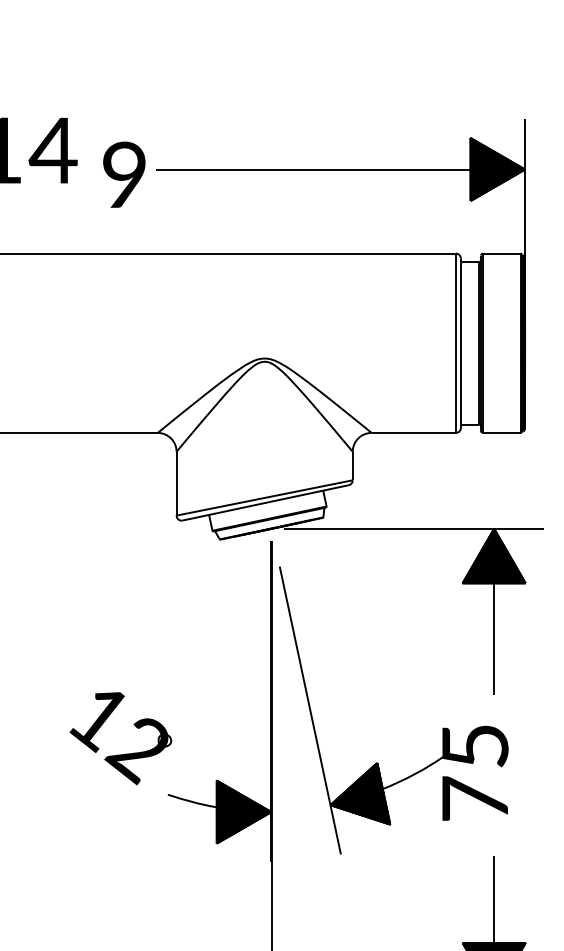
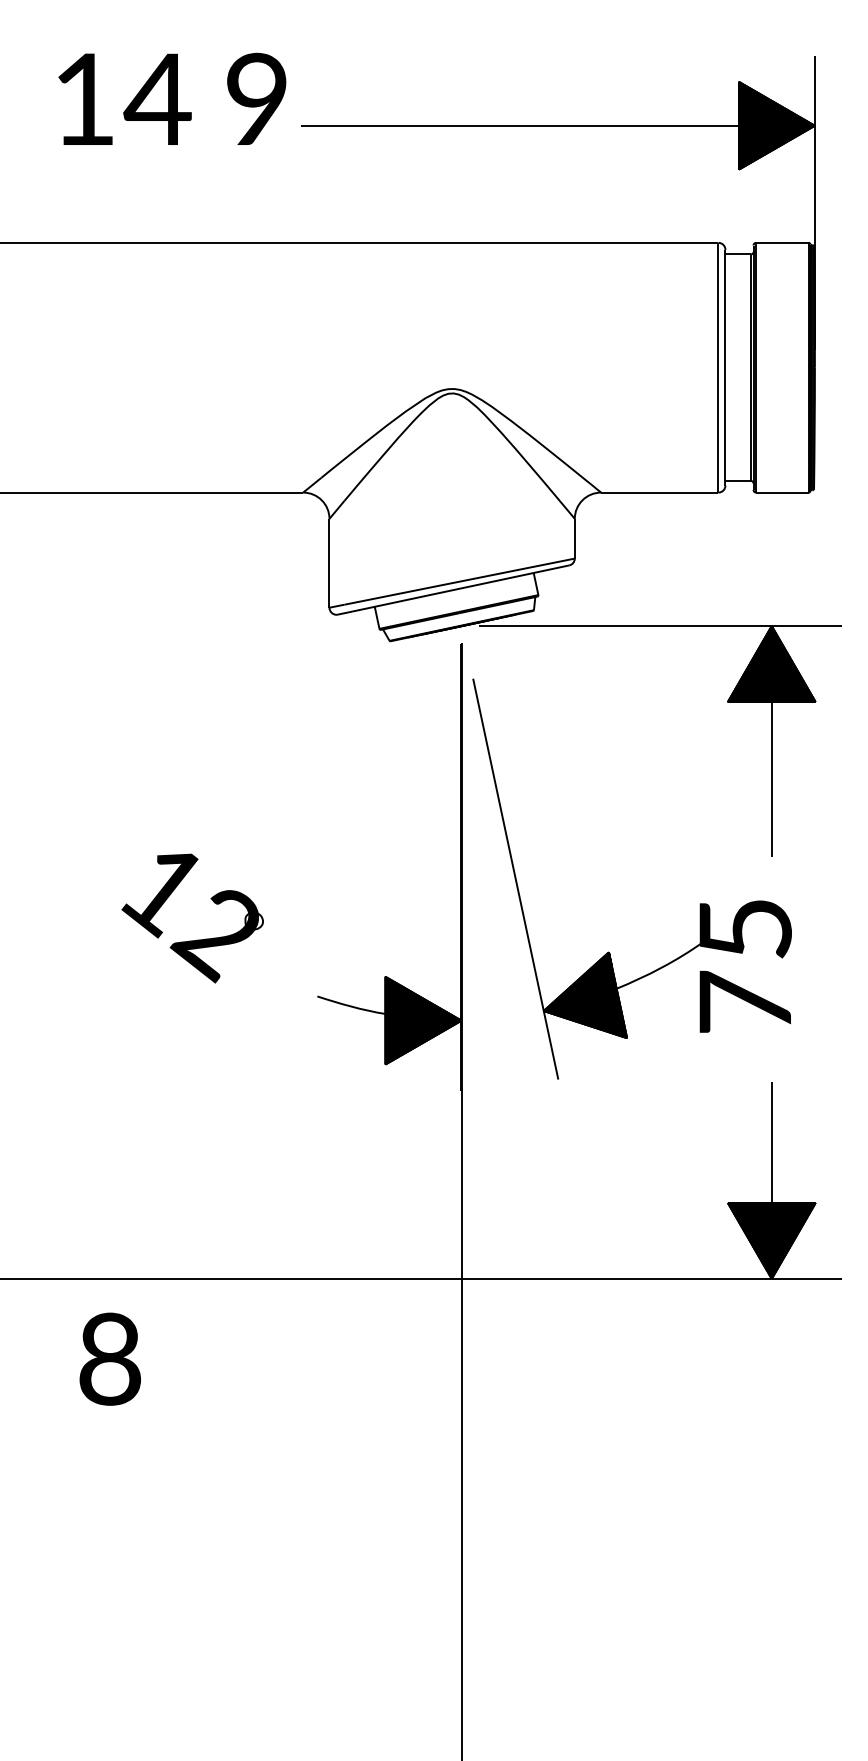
text: (124, 174) -> (256, 98), moved
part: (124, 753) -> (197, 939), moved

